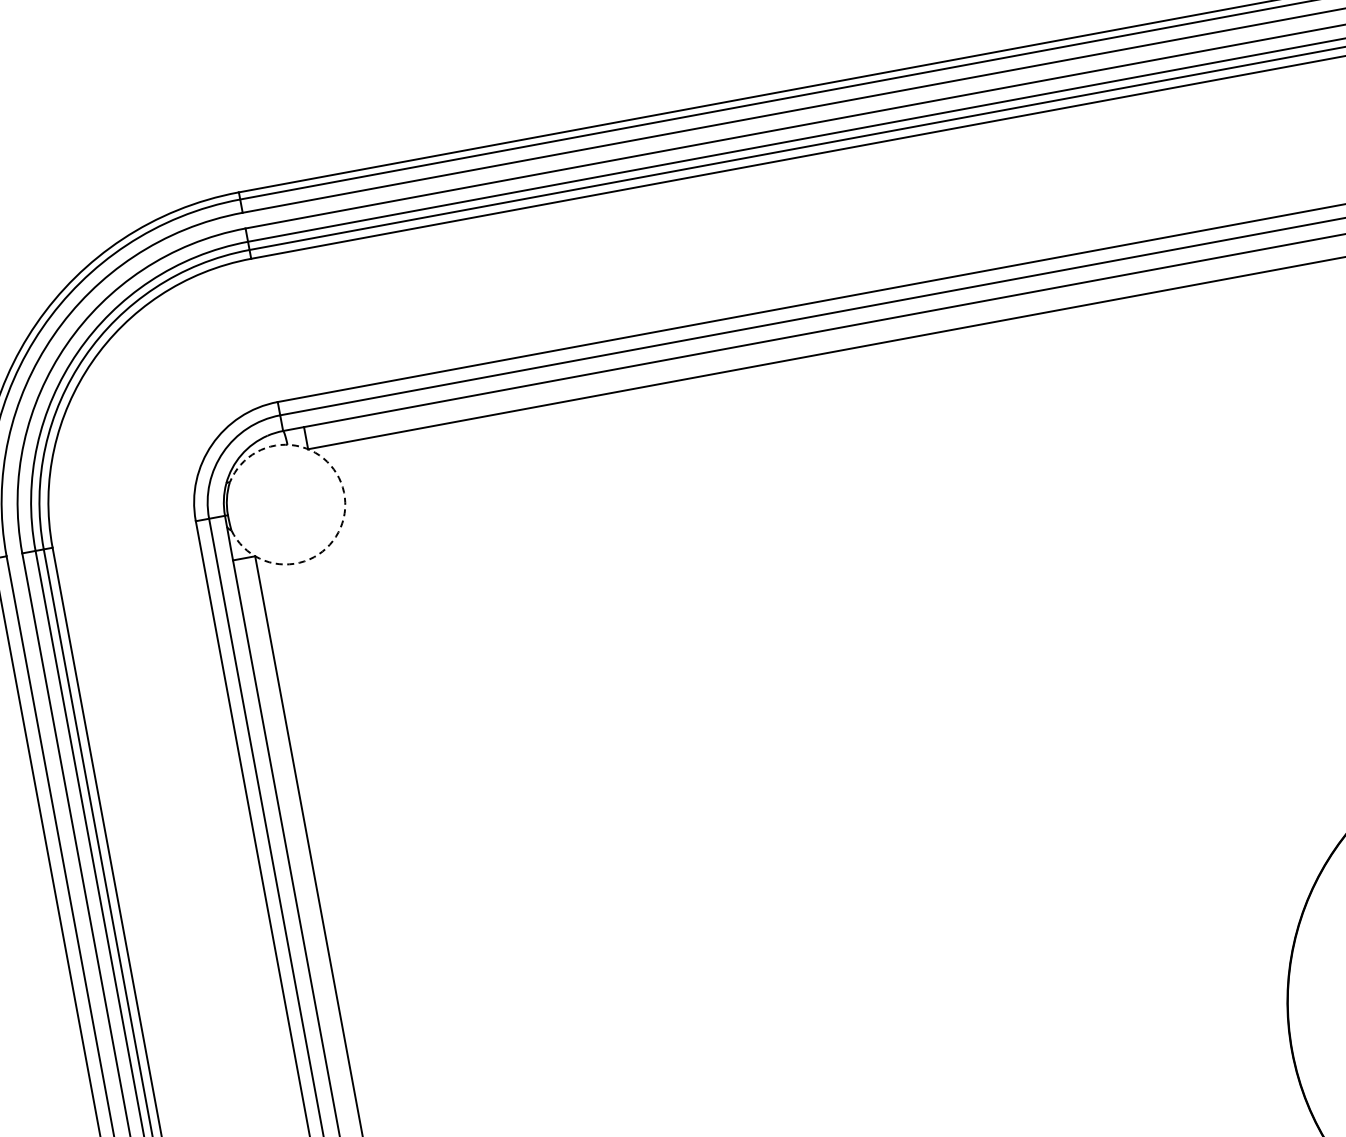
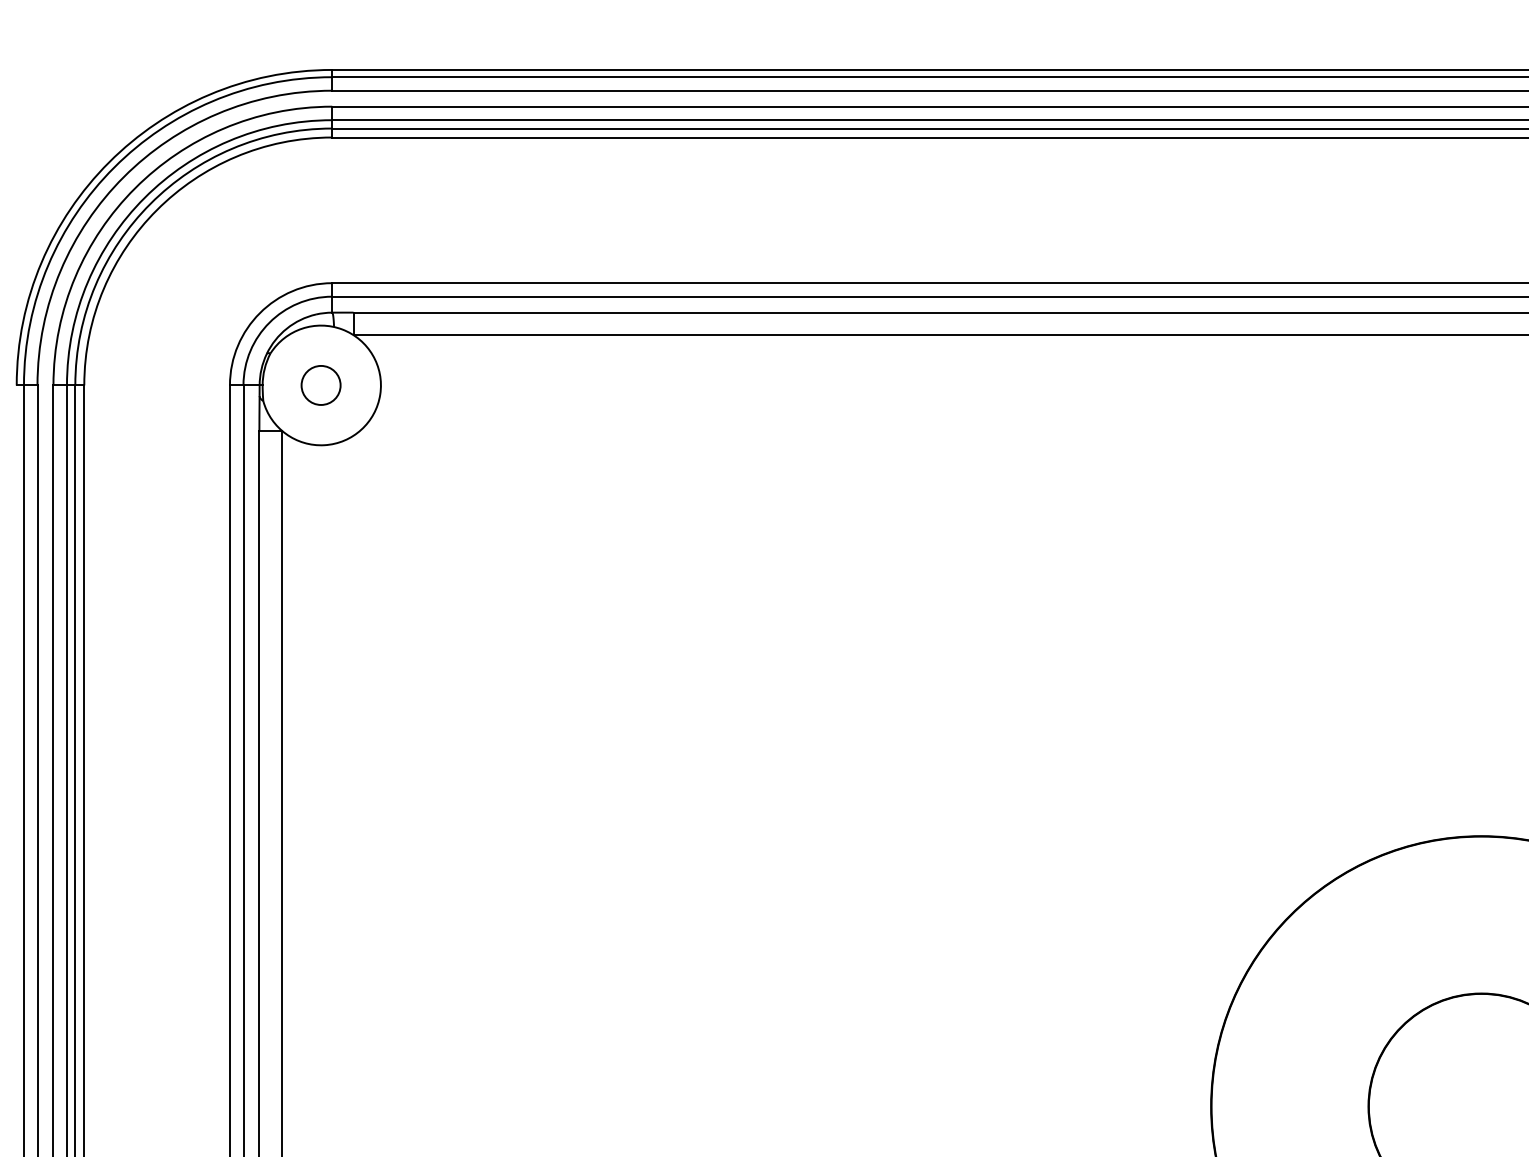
arc: (345, 502) -> (380, 394), dashed -> solid
circle: (284, 504) -> (320, 385), added

